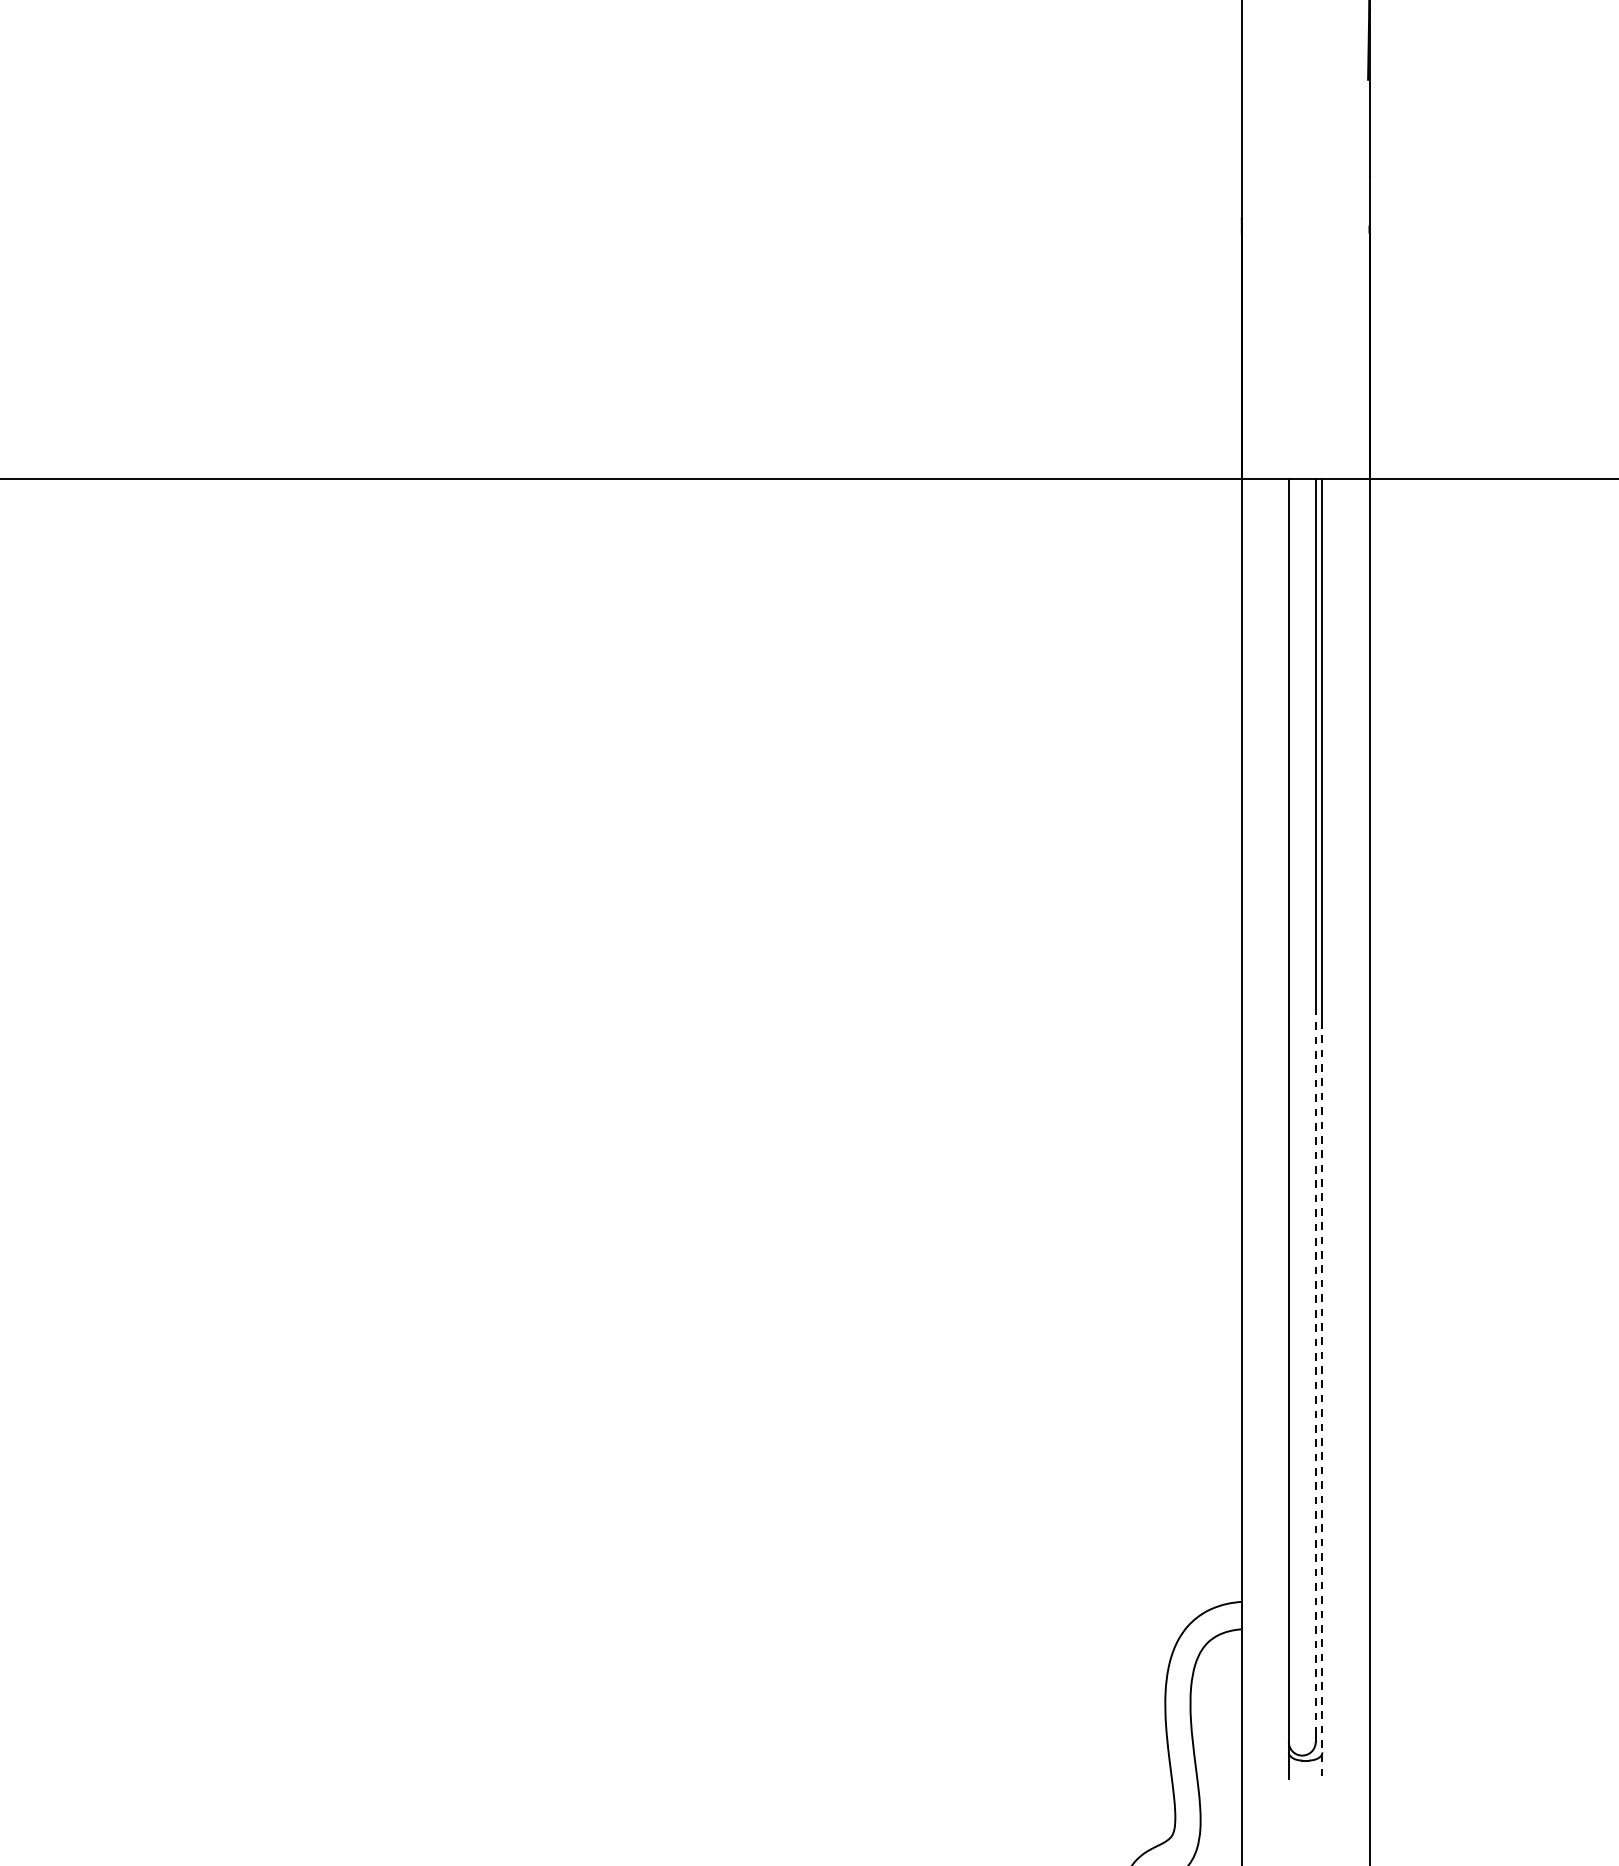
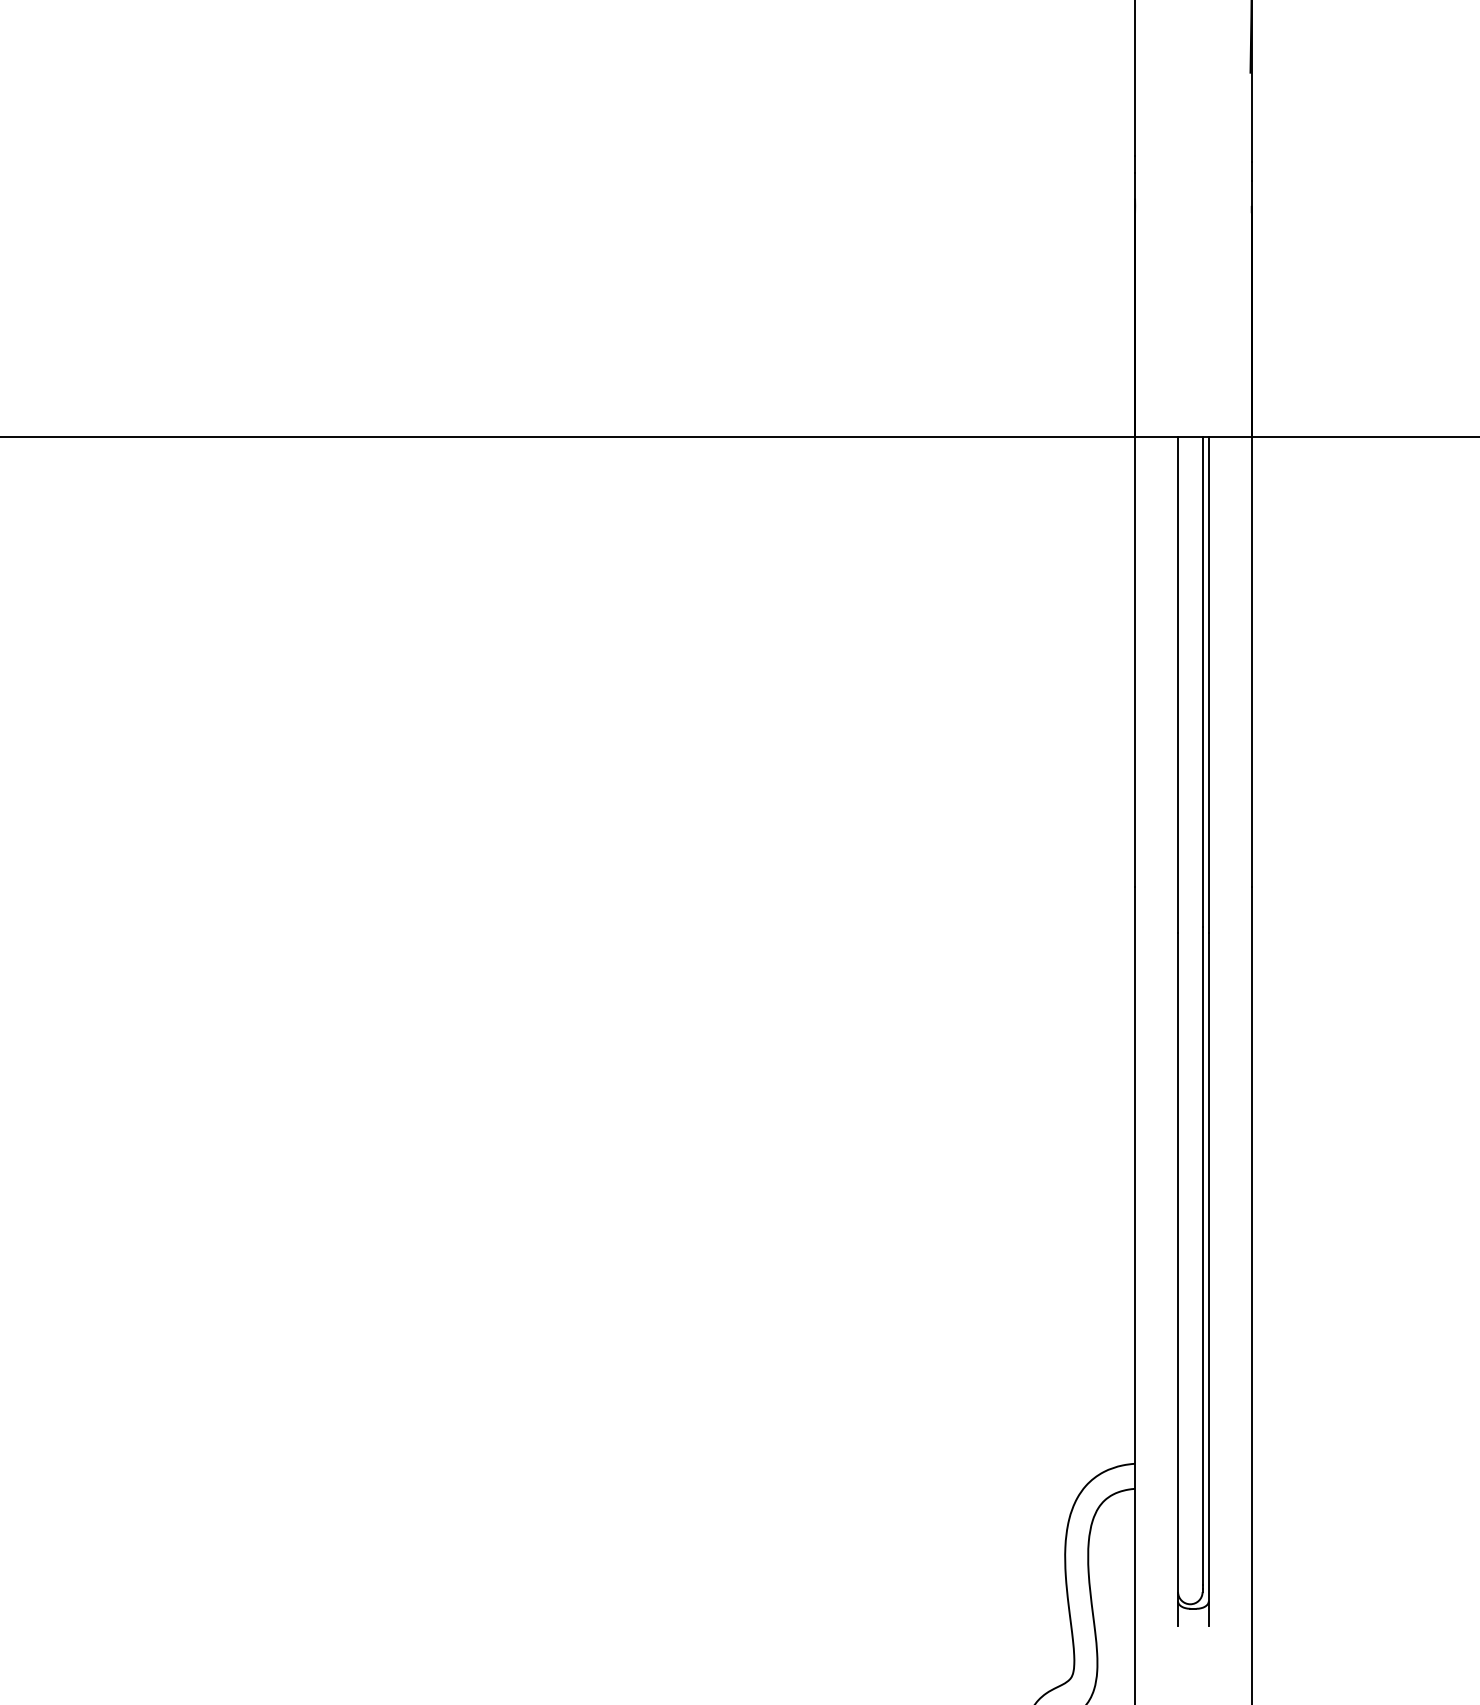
line: (1315, 1373) -> (1202, 1255), dashed -> solid
line: (1322, 1400) -> (1208, 1279), dashed -> solid

